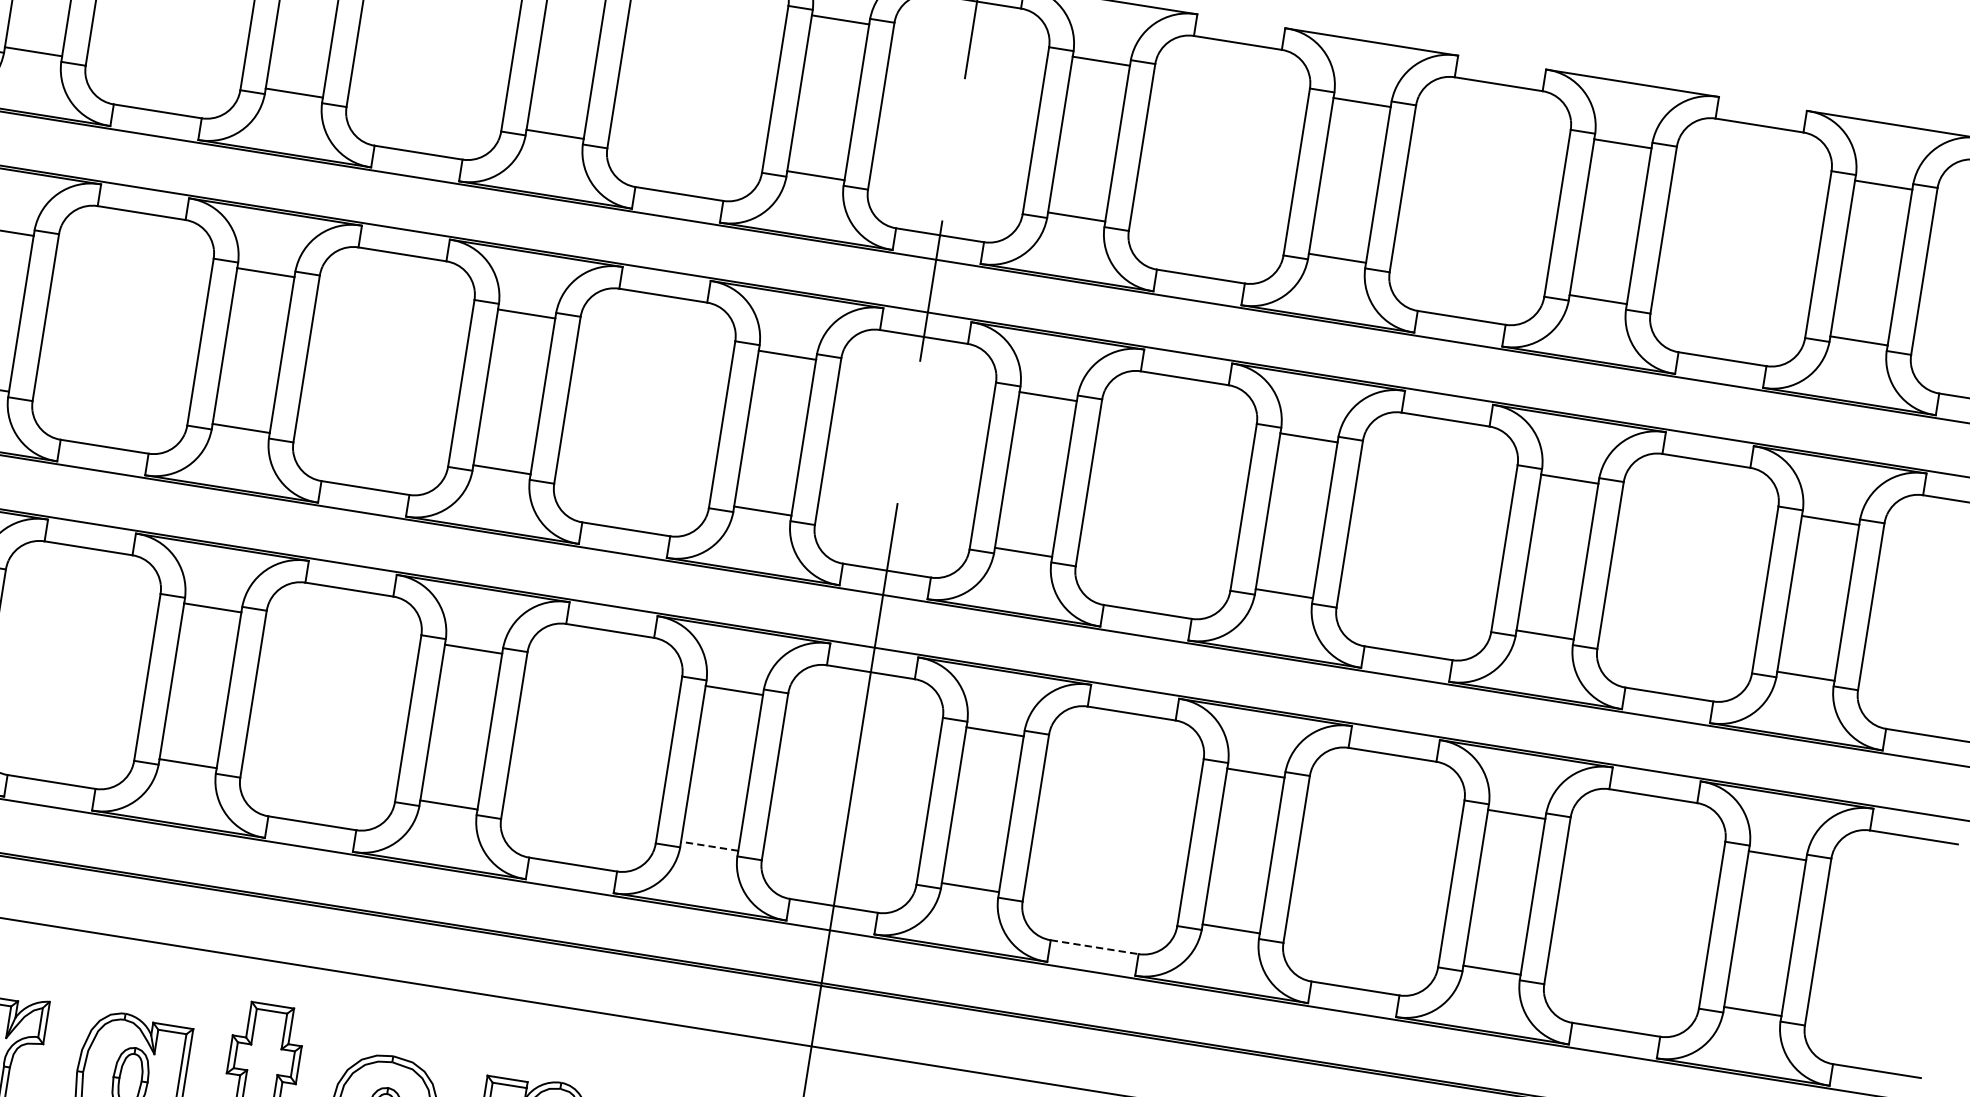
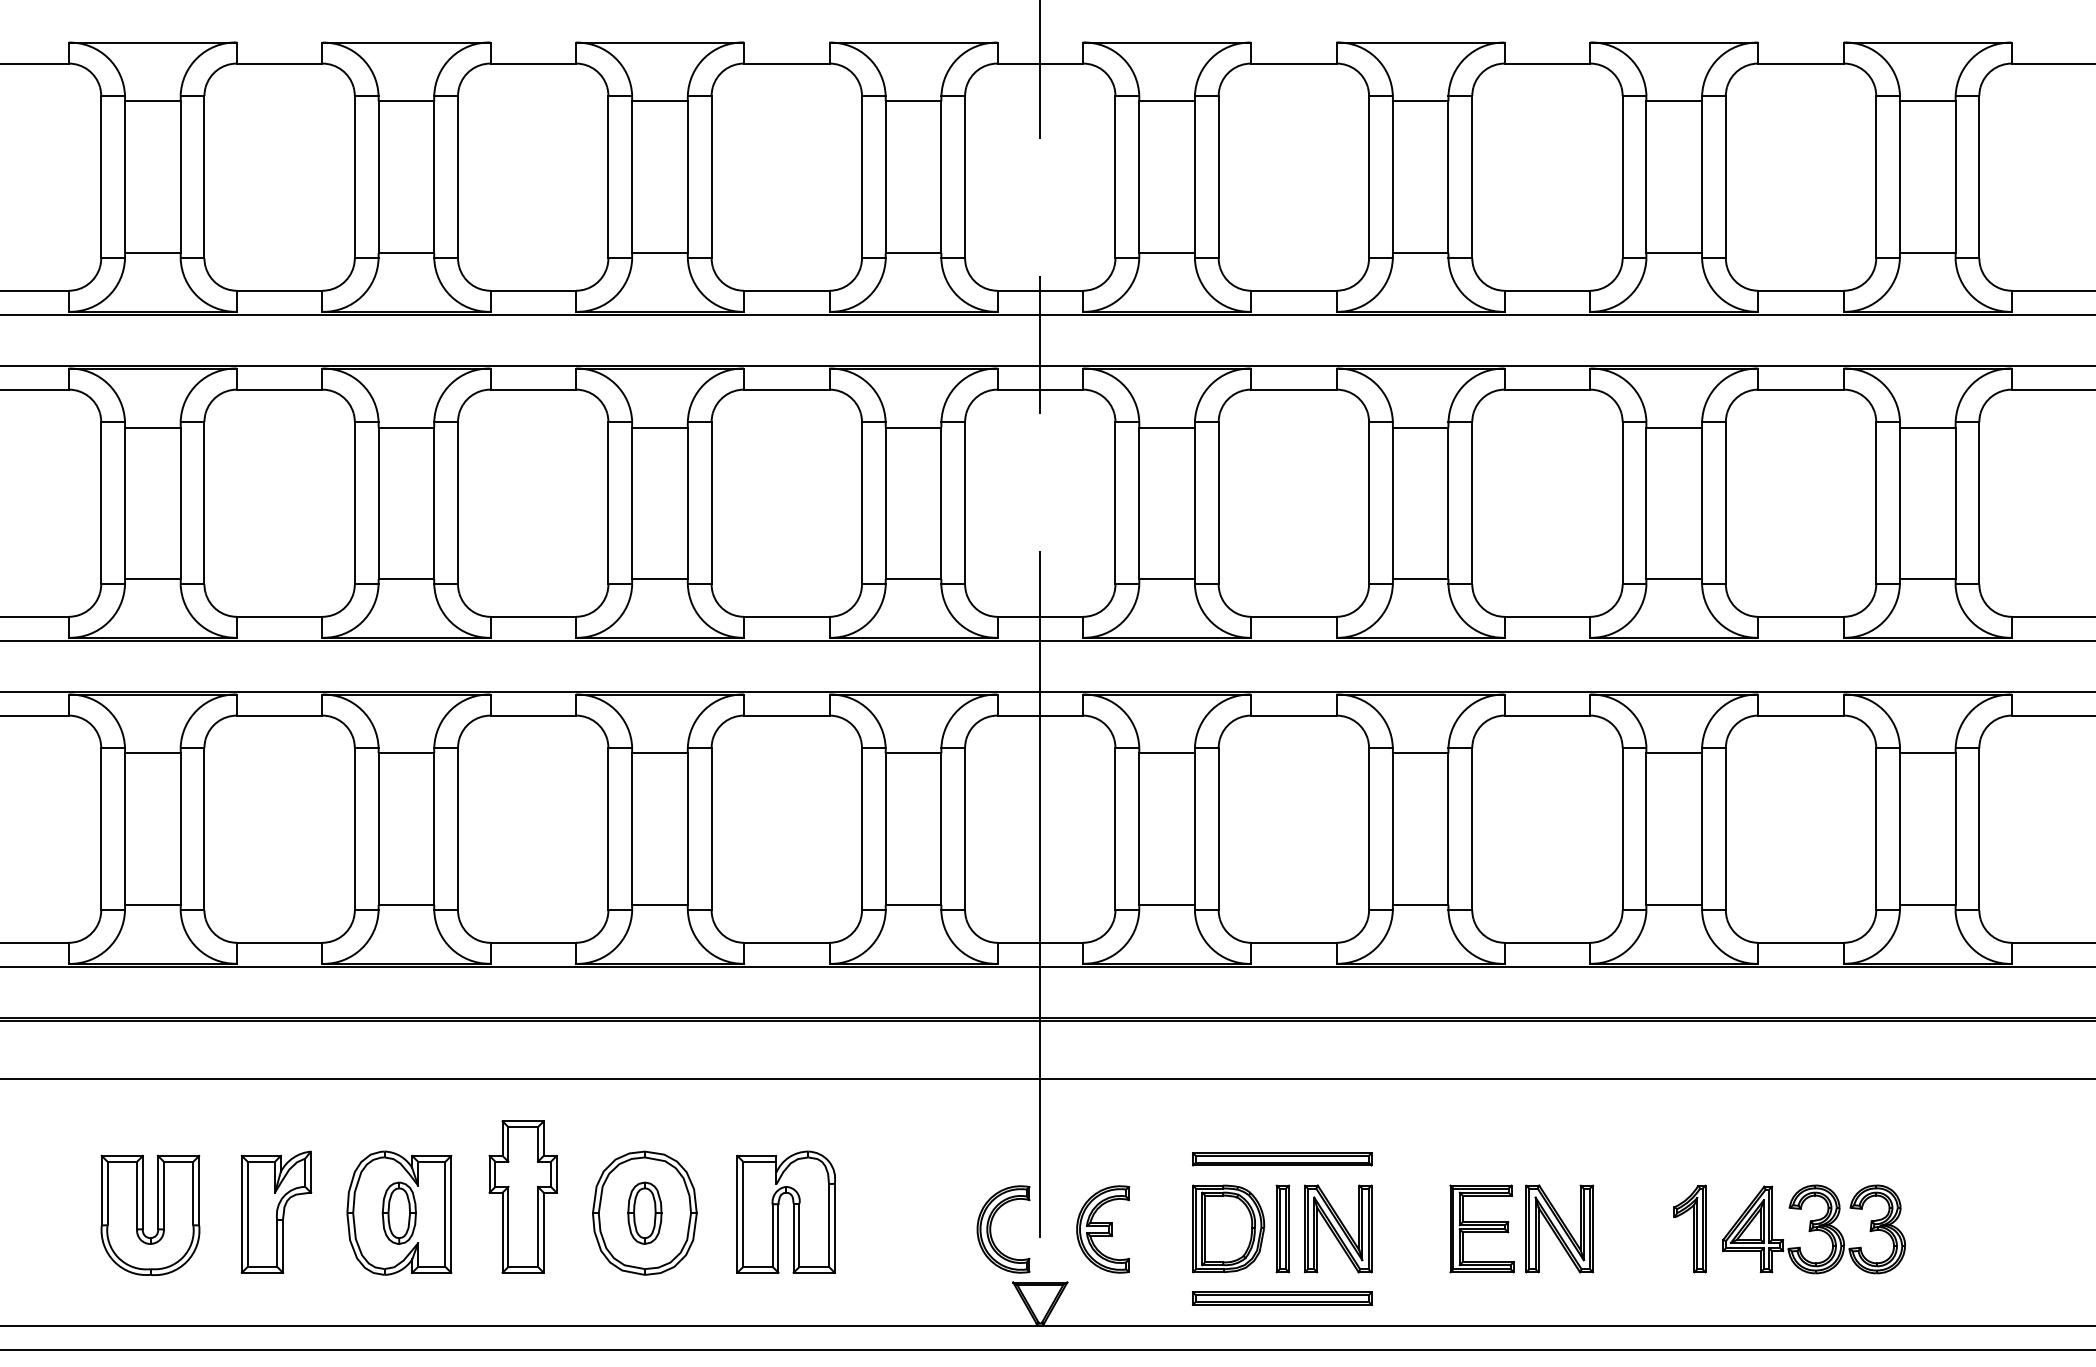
line: (709, 845) -> (913, 904), dashed -> solid
line: (1094, 946) -> (1293, 942), dashed -> solid

